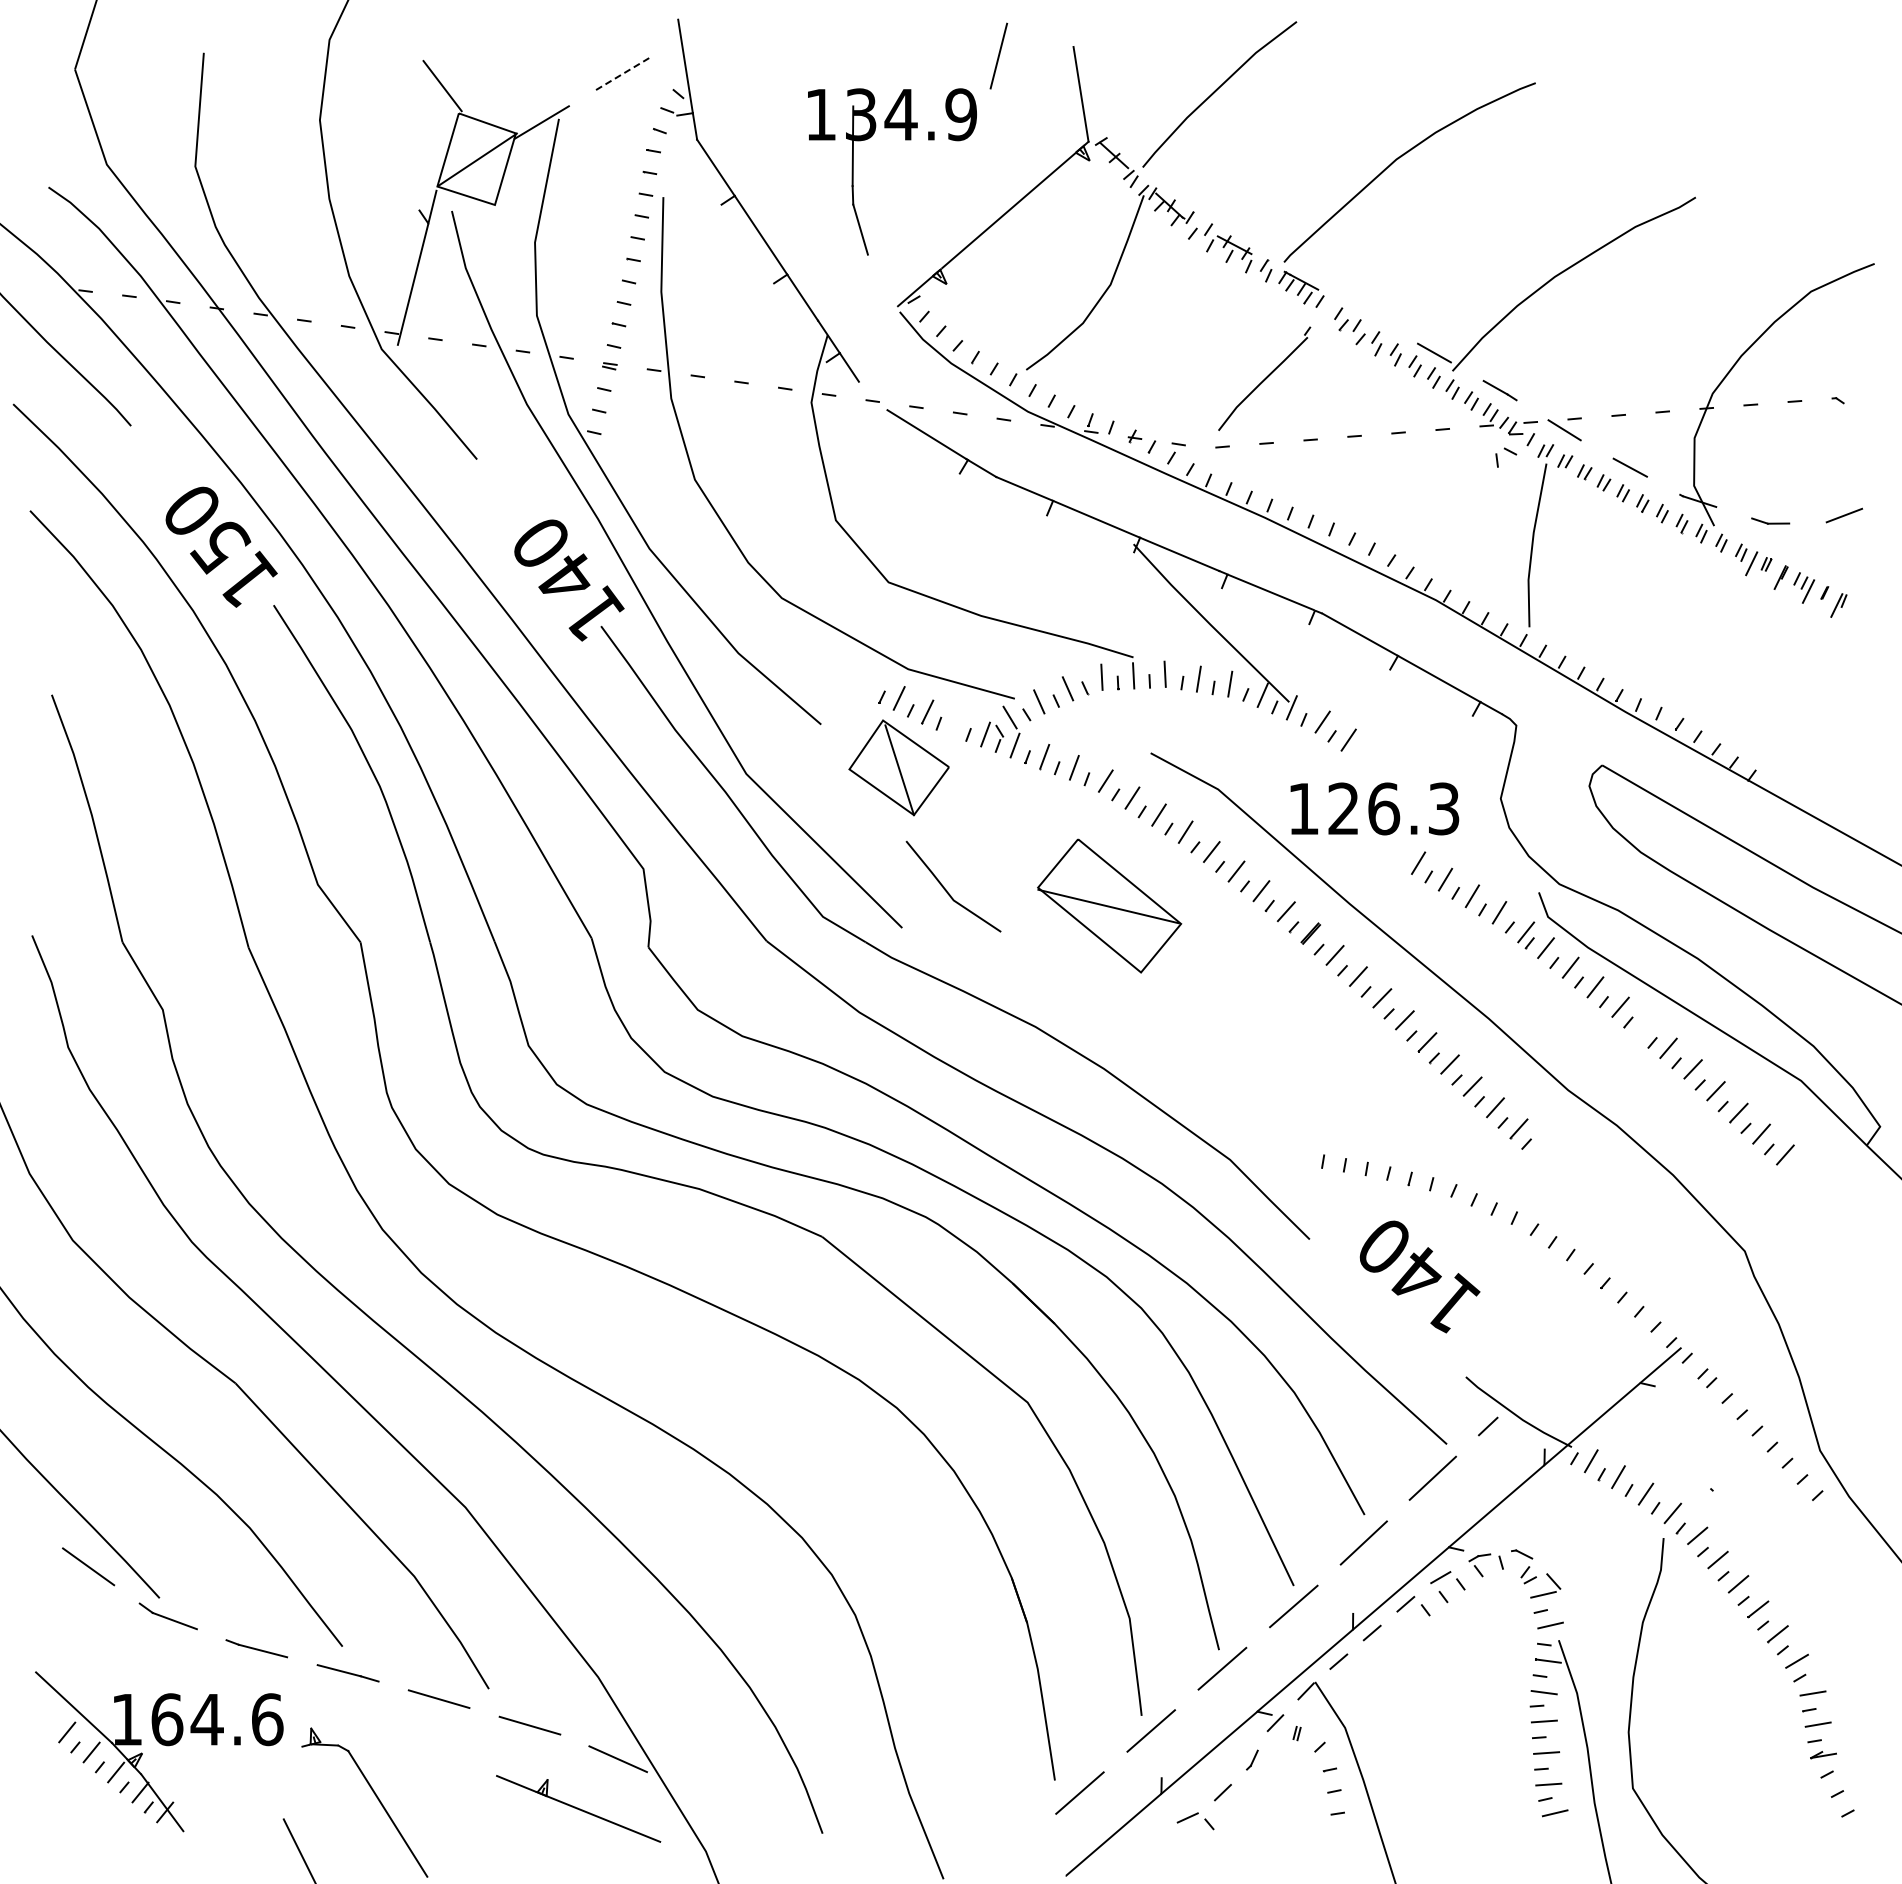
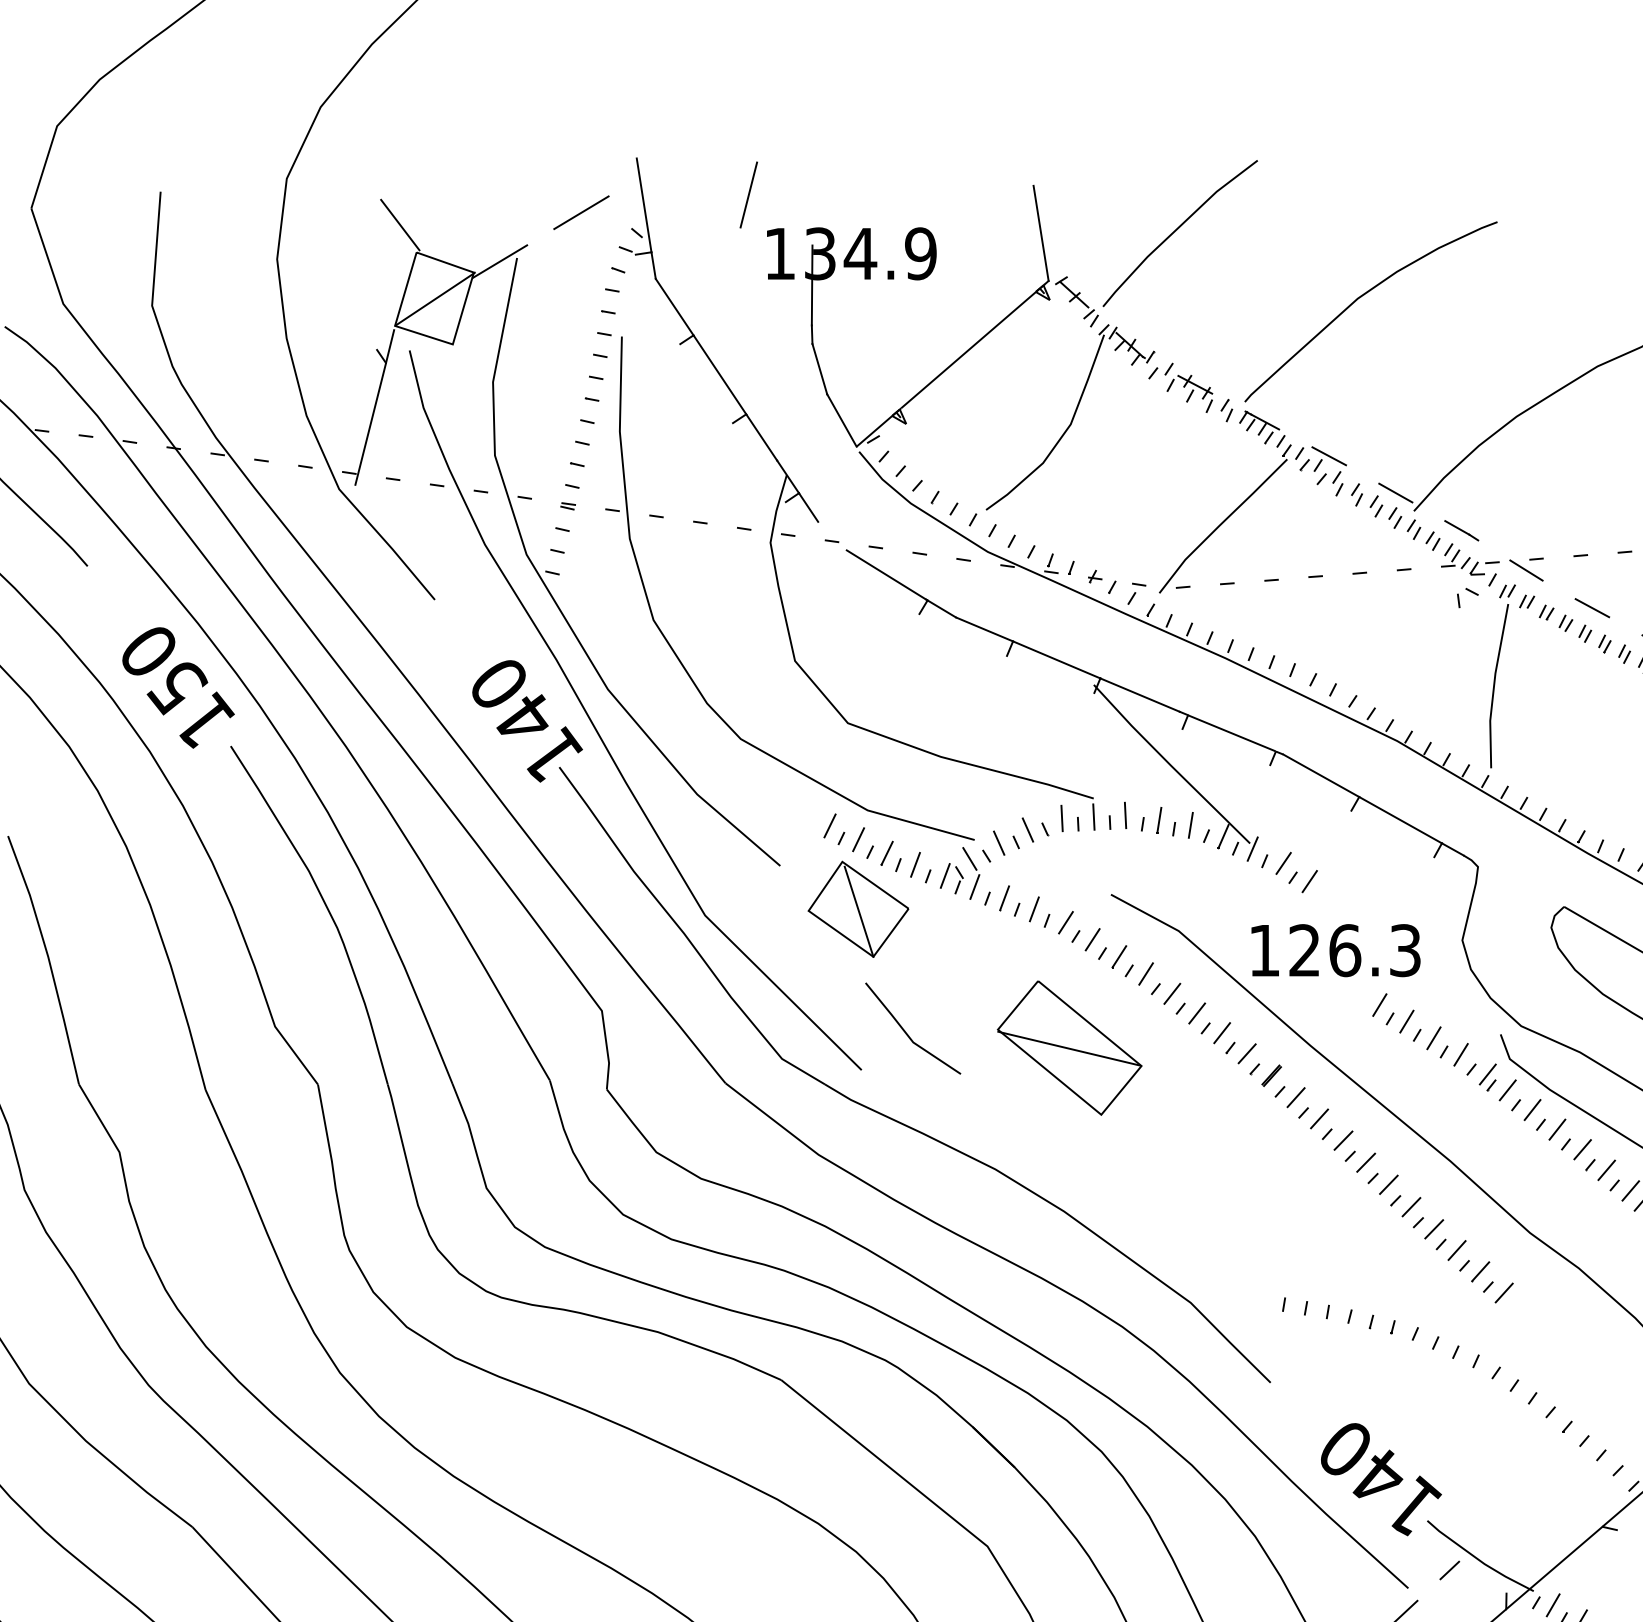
line: (998, 55) -> (748, 194), moved
line: (623, 73) -> (581, 212), dashed -> solid
line: (882, 280) -> (841, 420), added
line: (1367, 316) -> (1328, 456), added
part: (1264, 378) -> (1225, 518), size x1.43
line: (870, 684) -> (829, 825), added
line: (955, 723) -> (915, 864), added
line: (1644, 1027) -> (1606, 1169), added
line: (1542, 1149) -> (1504, 1292), added
text: (1419, 1276) -> (1380, 1479), moved

